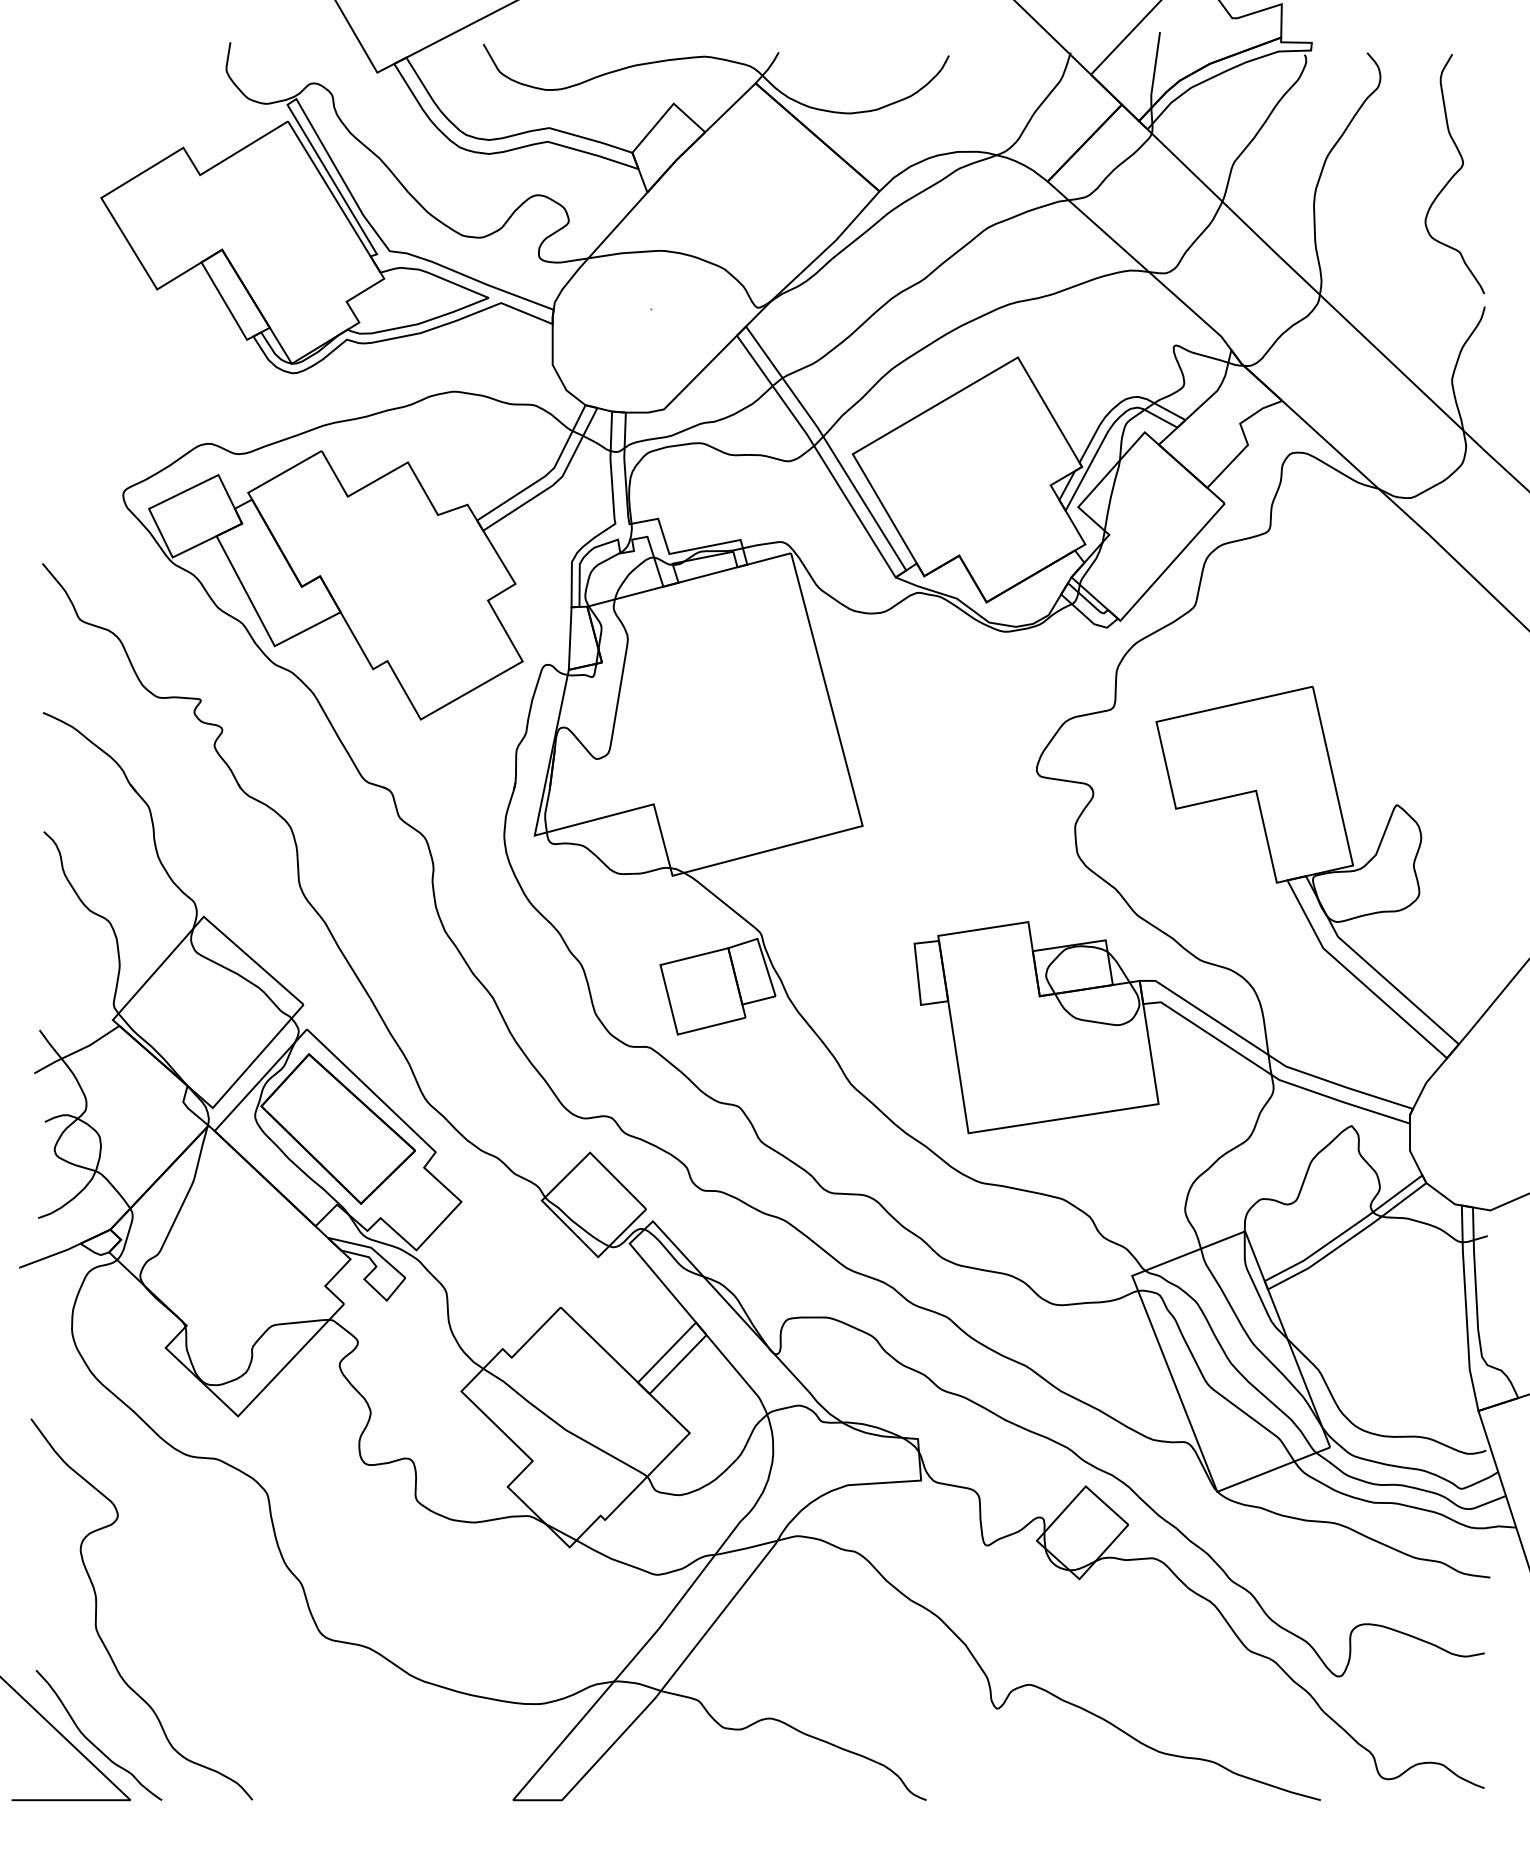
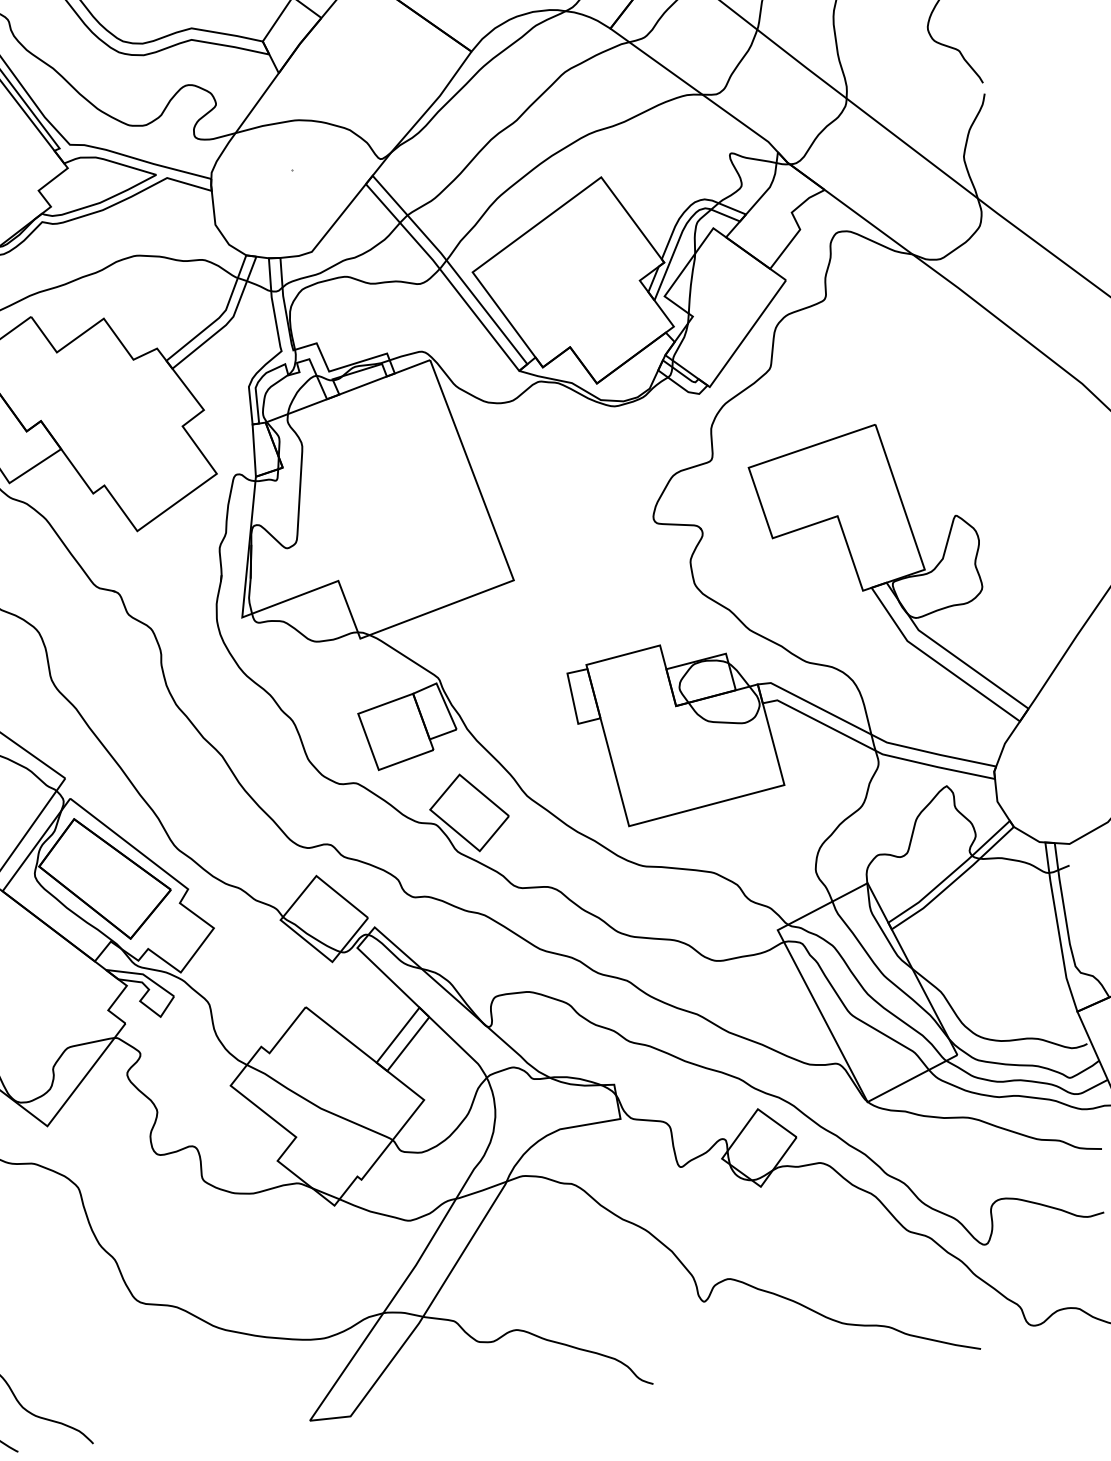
part: (779, 1096) -> (468, 812), added

